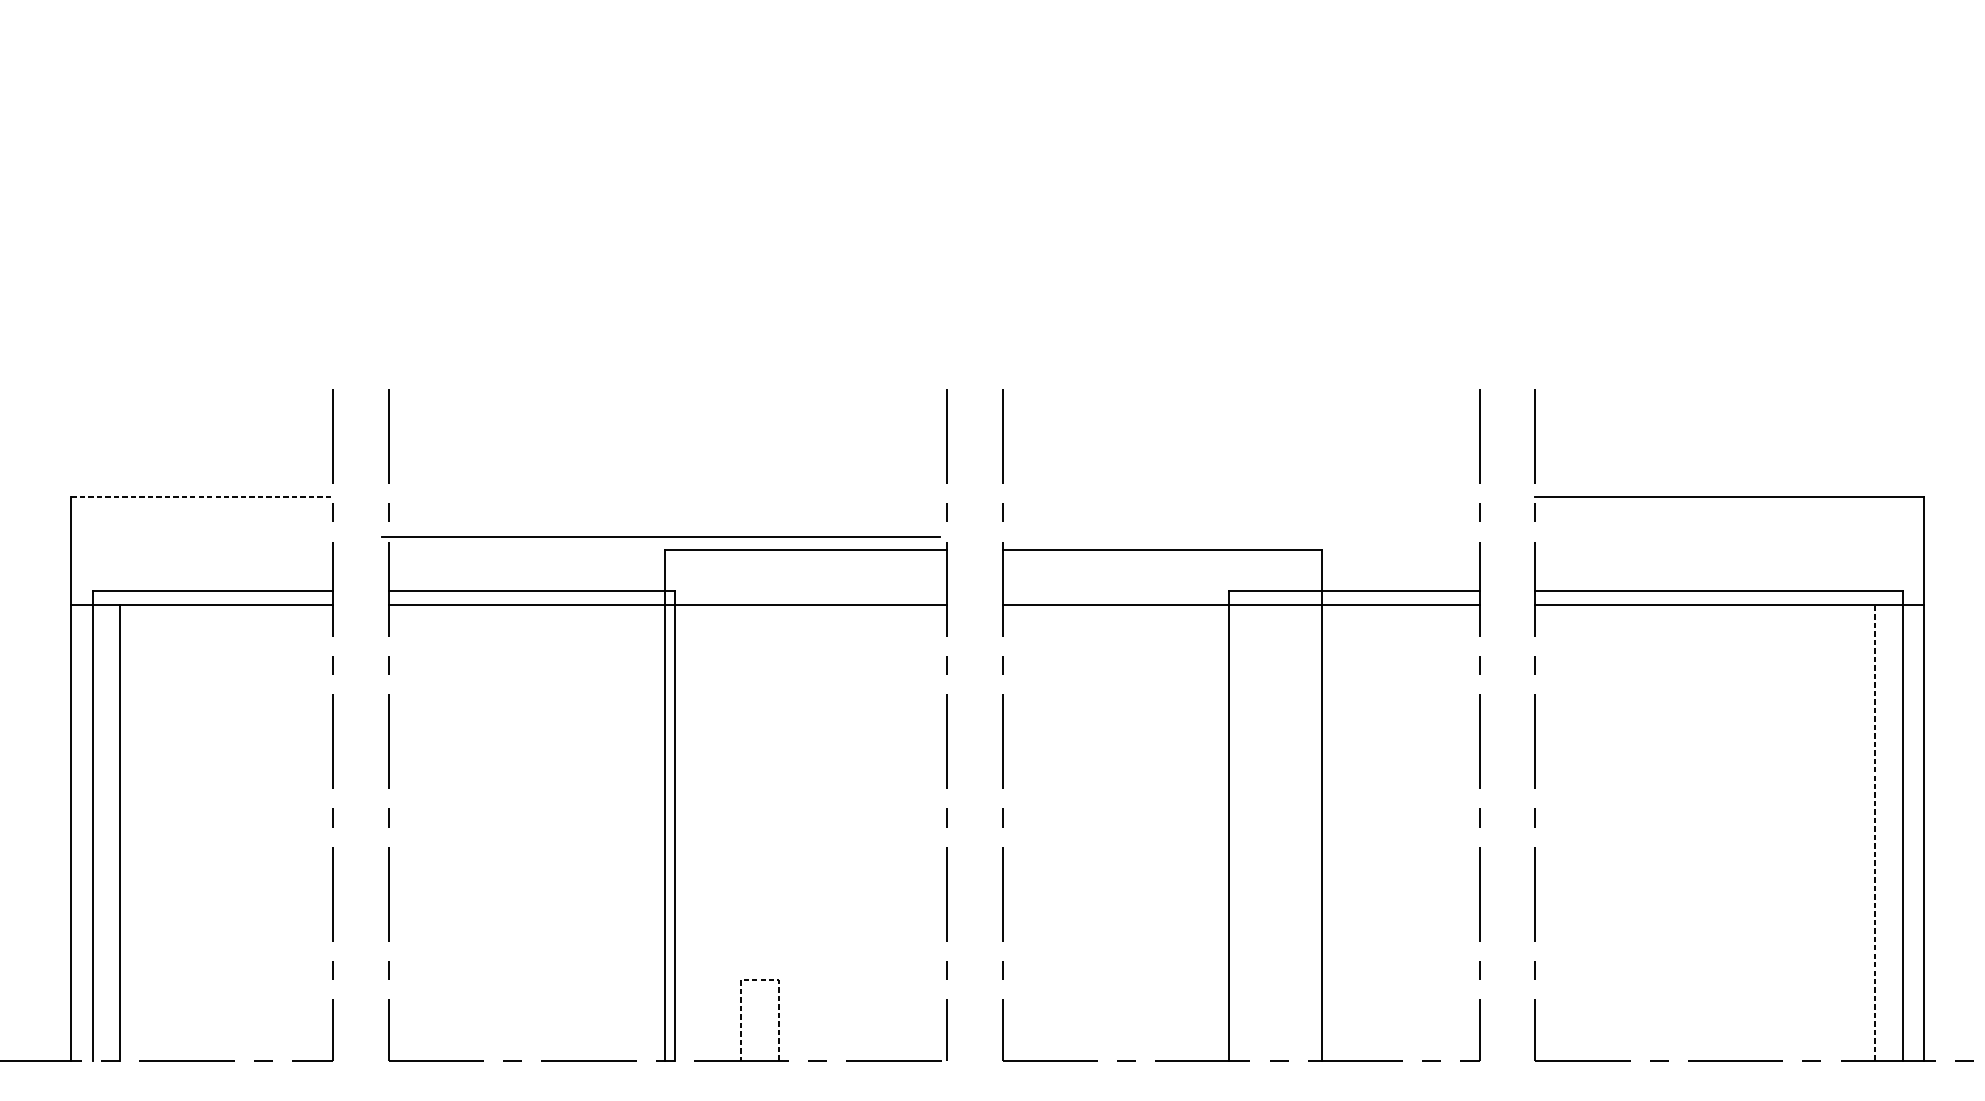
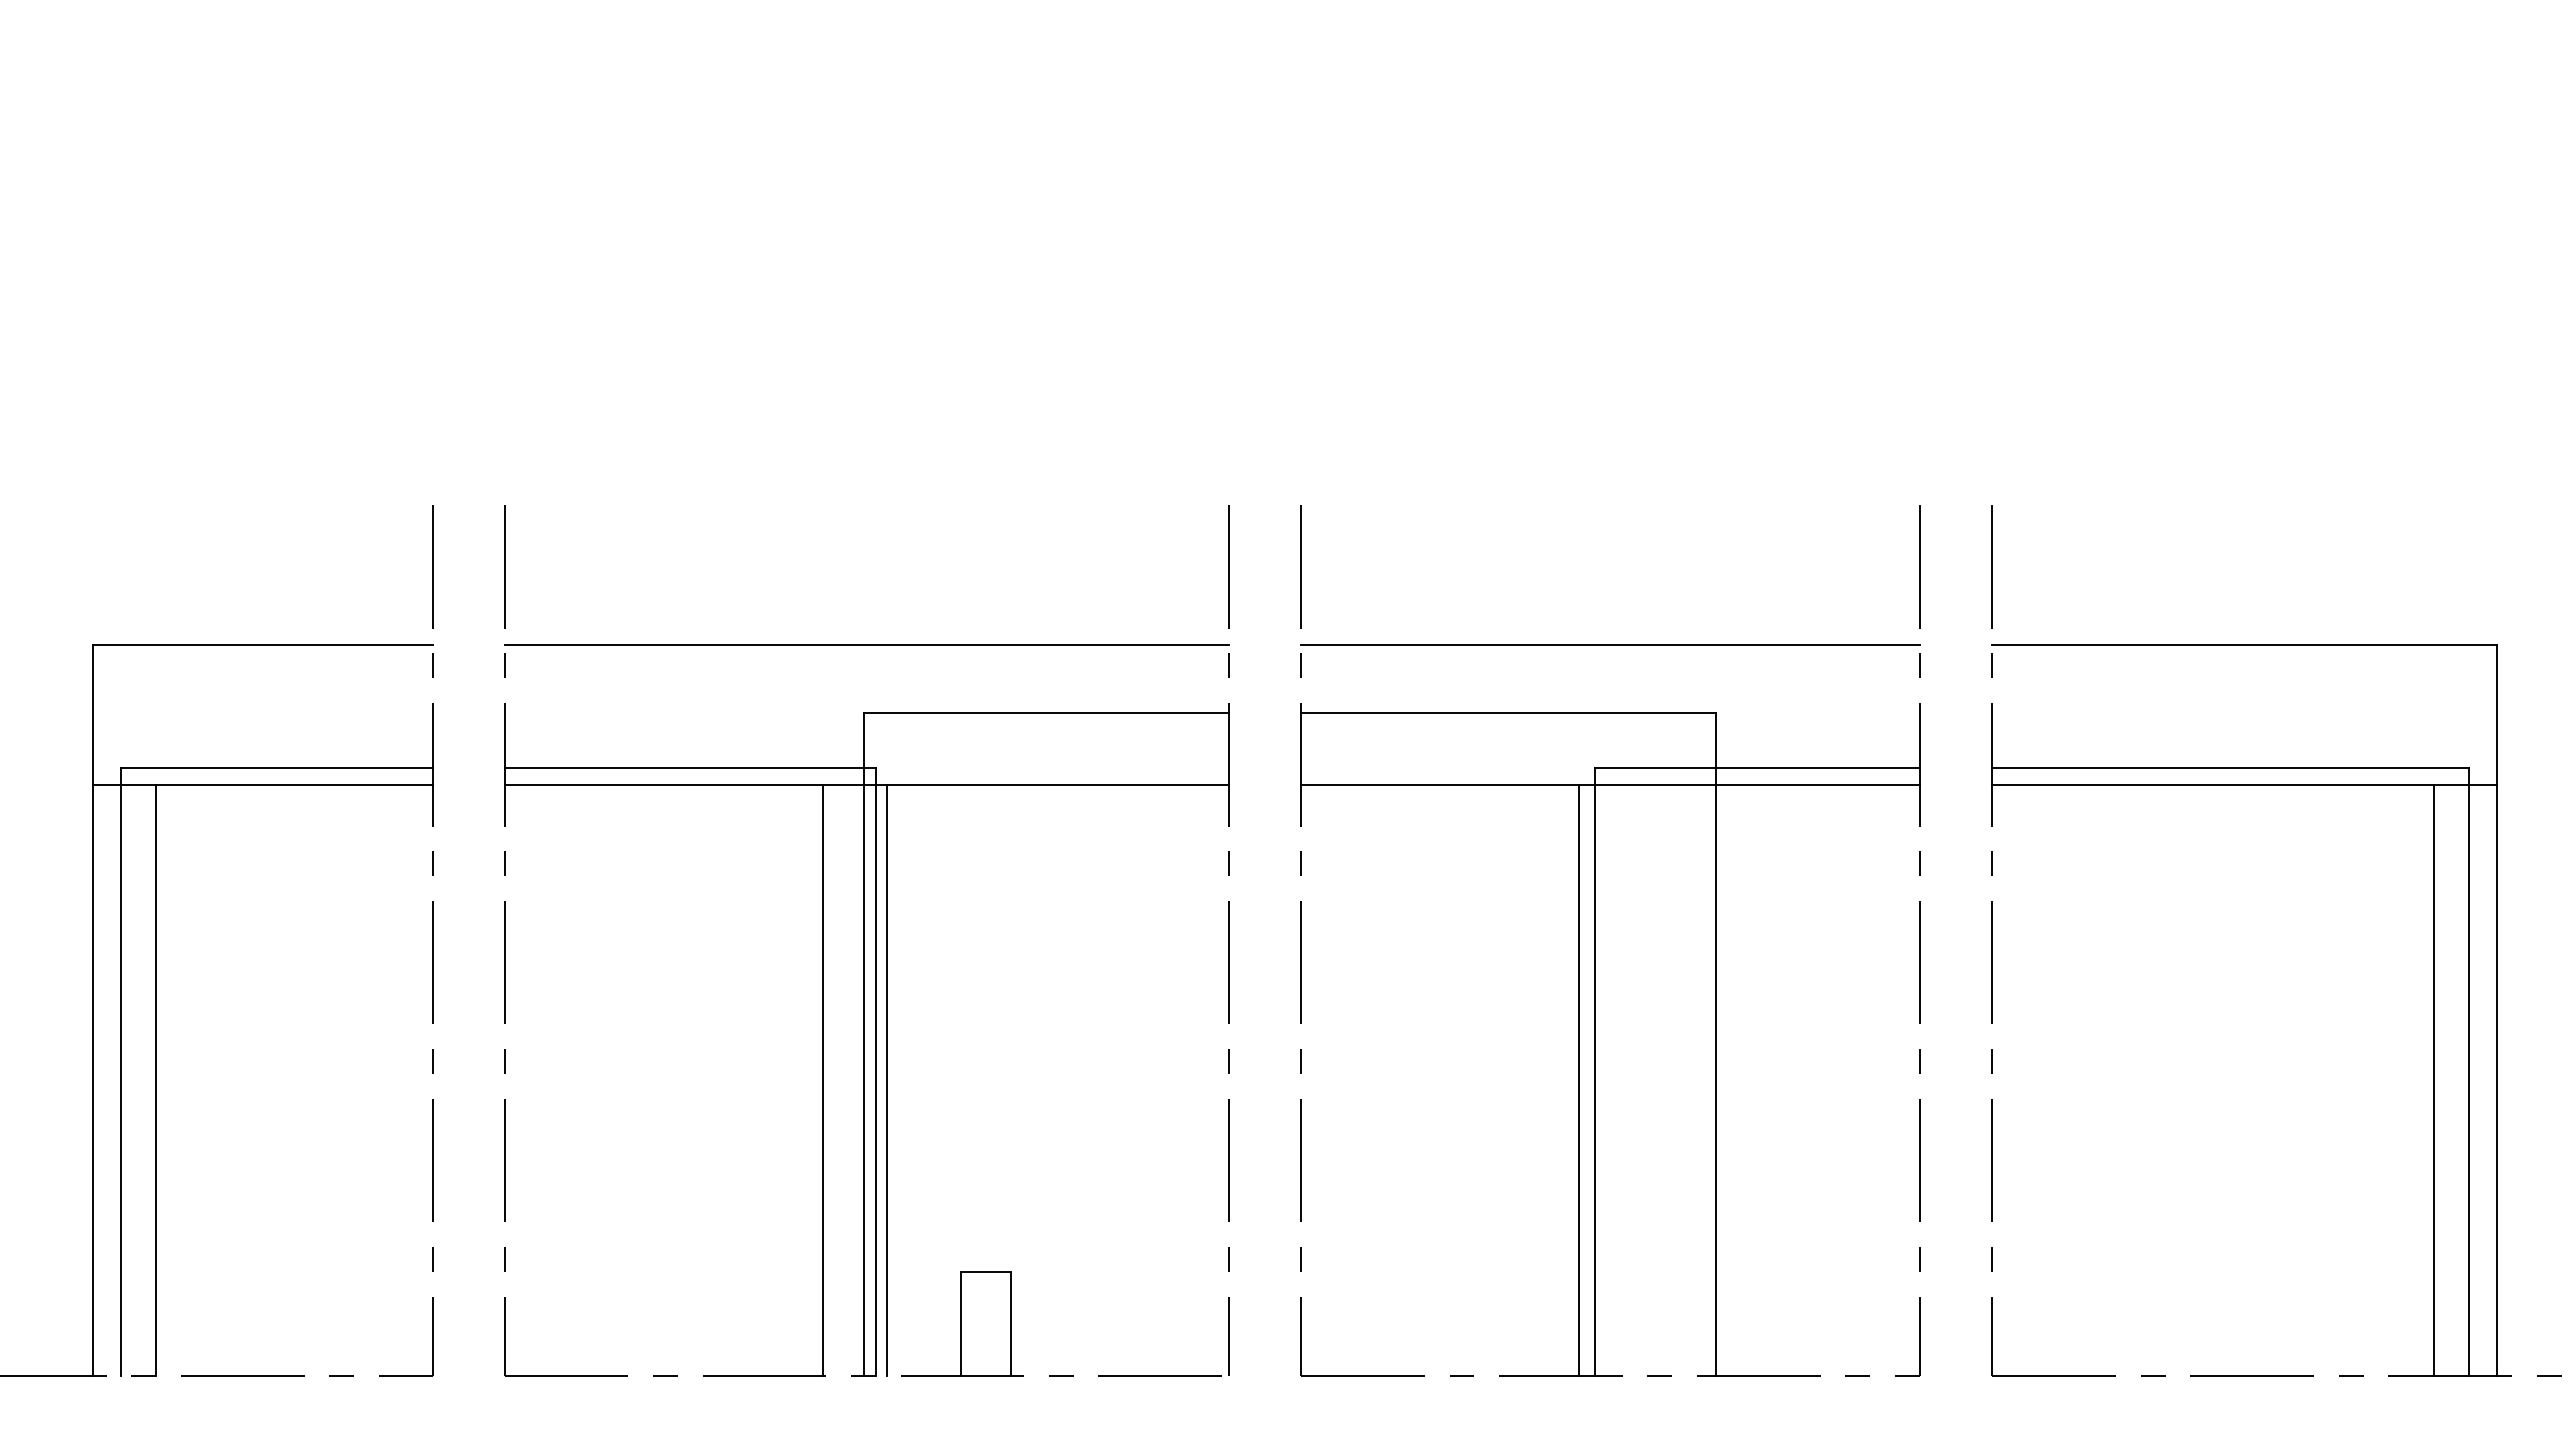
line: (202, 496) -> (262, 644), dashed -> solid
line: (1241, 496) -> (1610, 644), added
line: (660, 536) -> (866, 644), moved
line: (634, 832) -> (823, 1080), added
line: (683, 832) -> (886, 1080), added
line: (1217, 832) -> (1579, 1080), added
line: (1875, 832) -> (2433, 1080), dashed -> solid
line: (759, 980) -> (985, 1272), dashed -> solid

